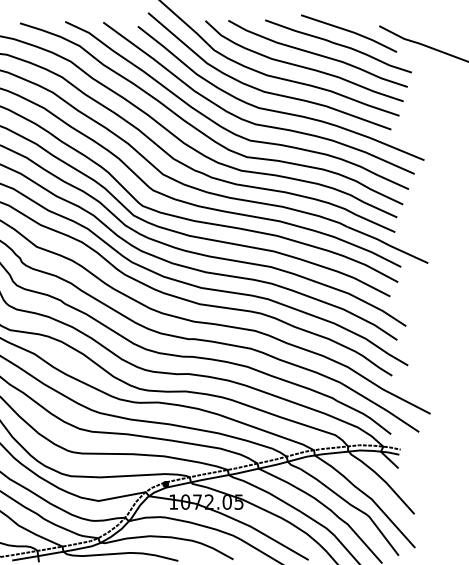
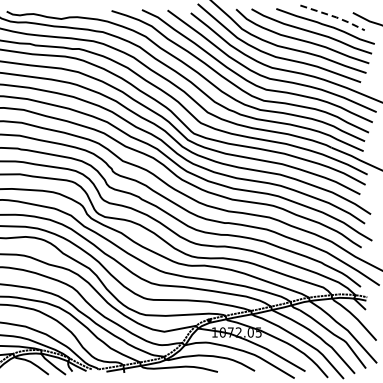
line: (353, 33) -> (335, 17), solid -> dashed

